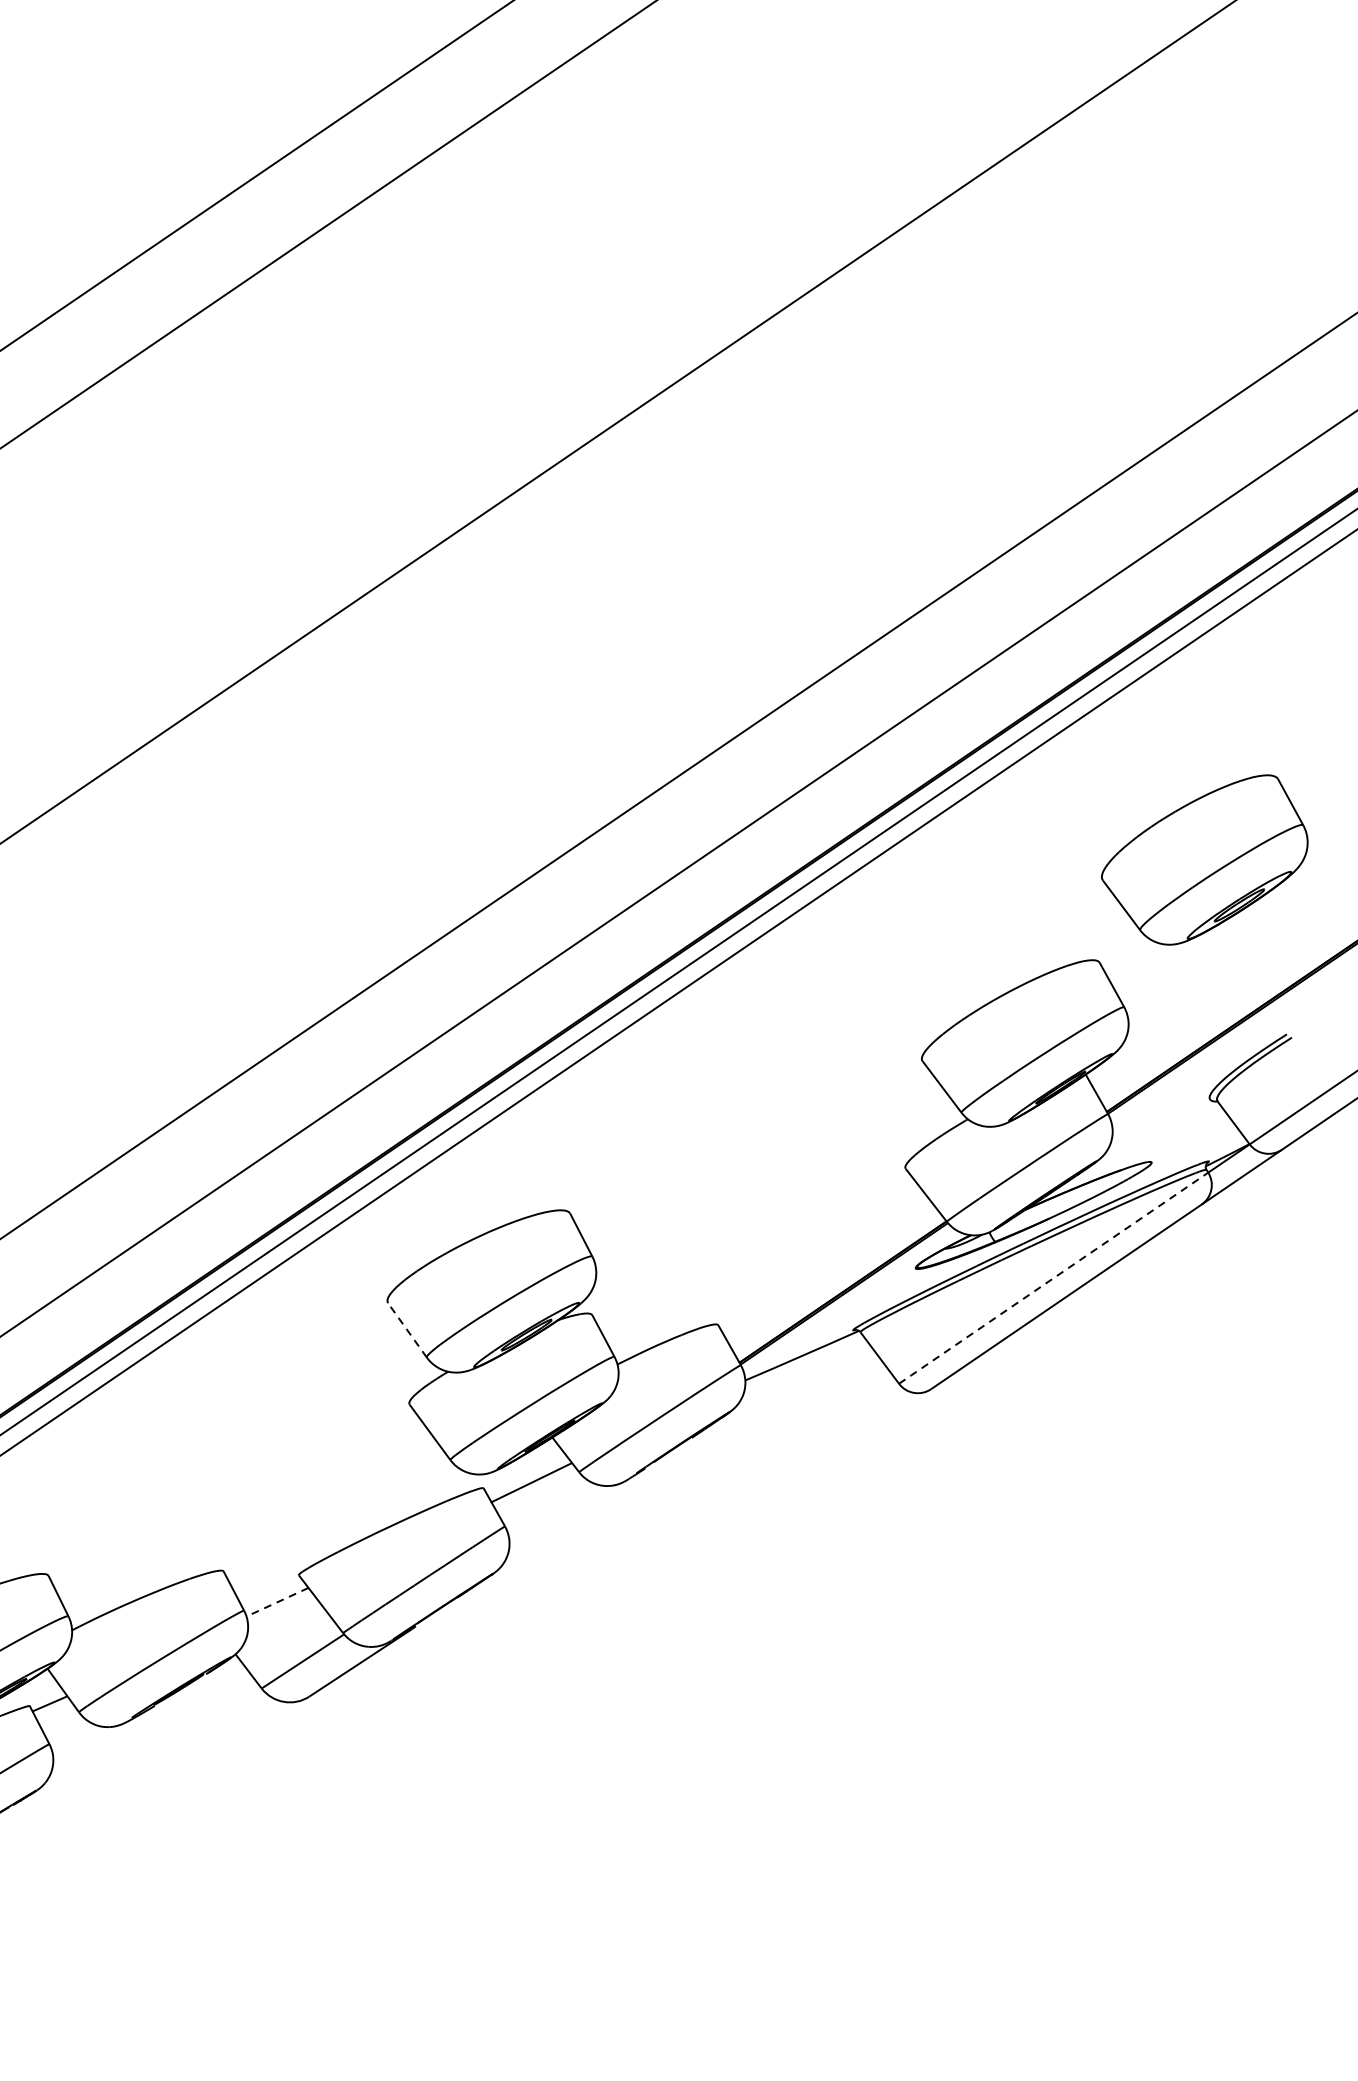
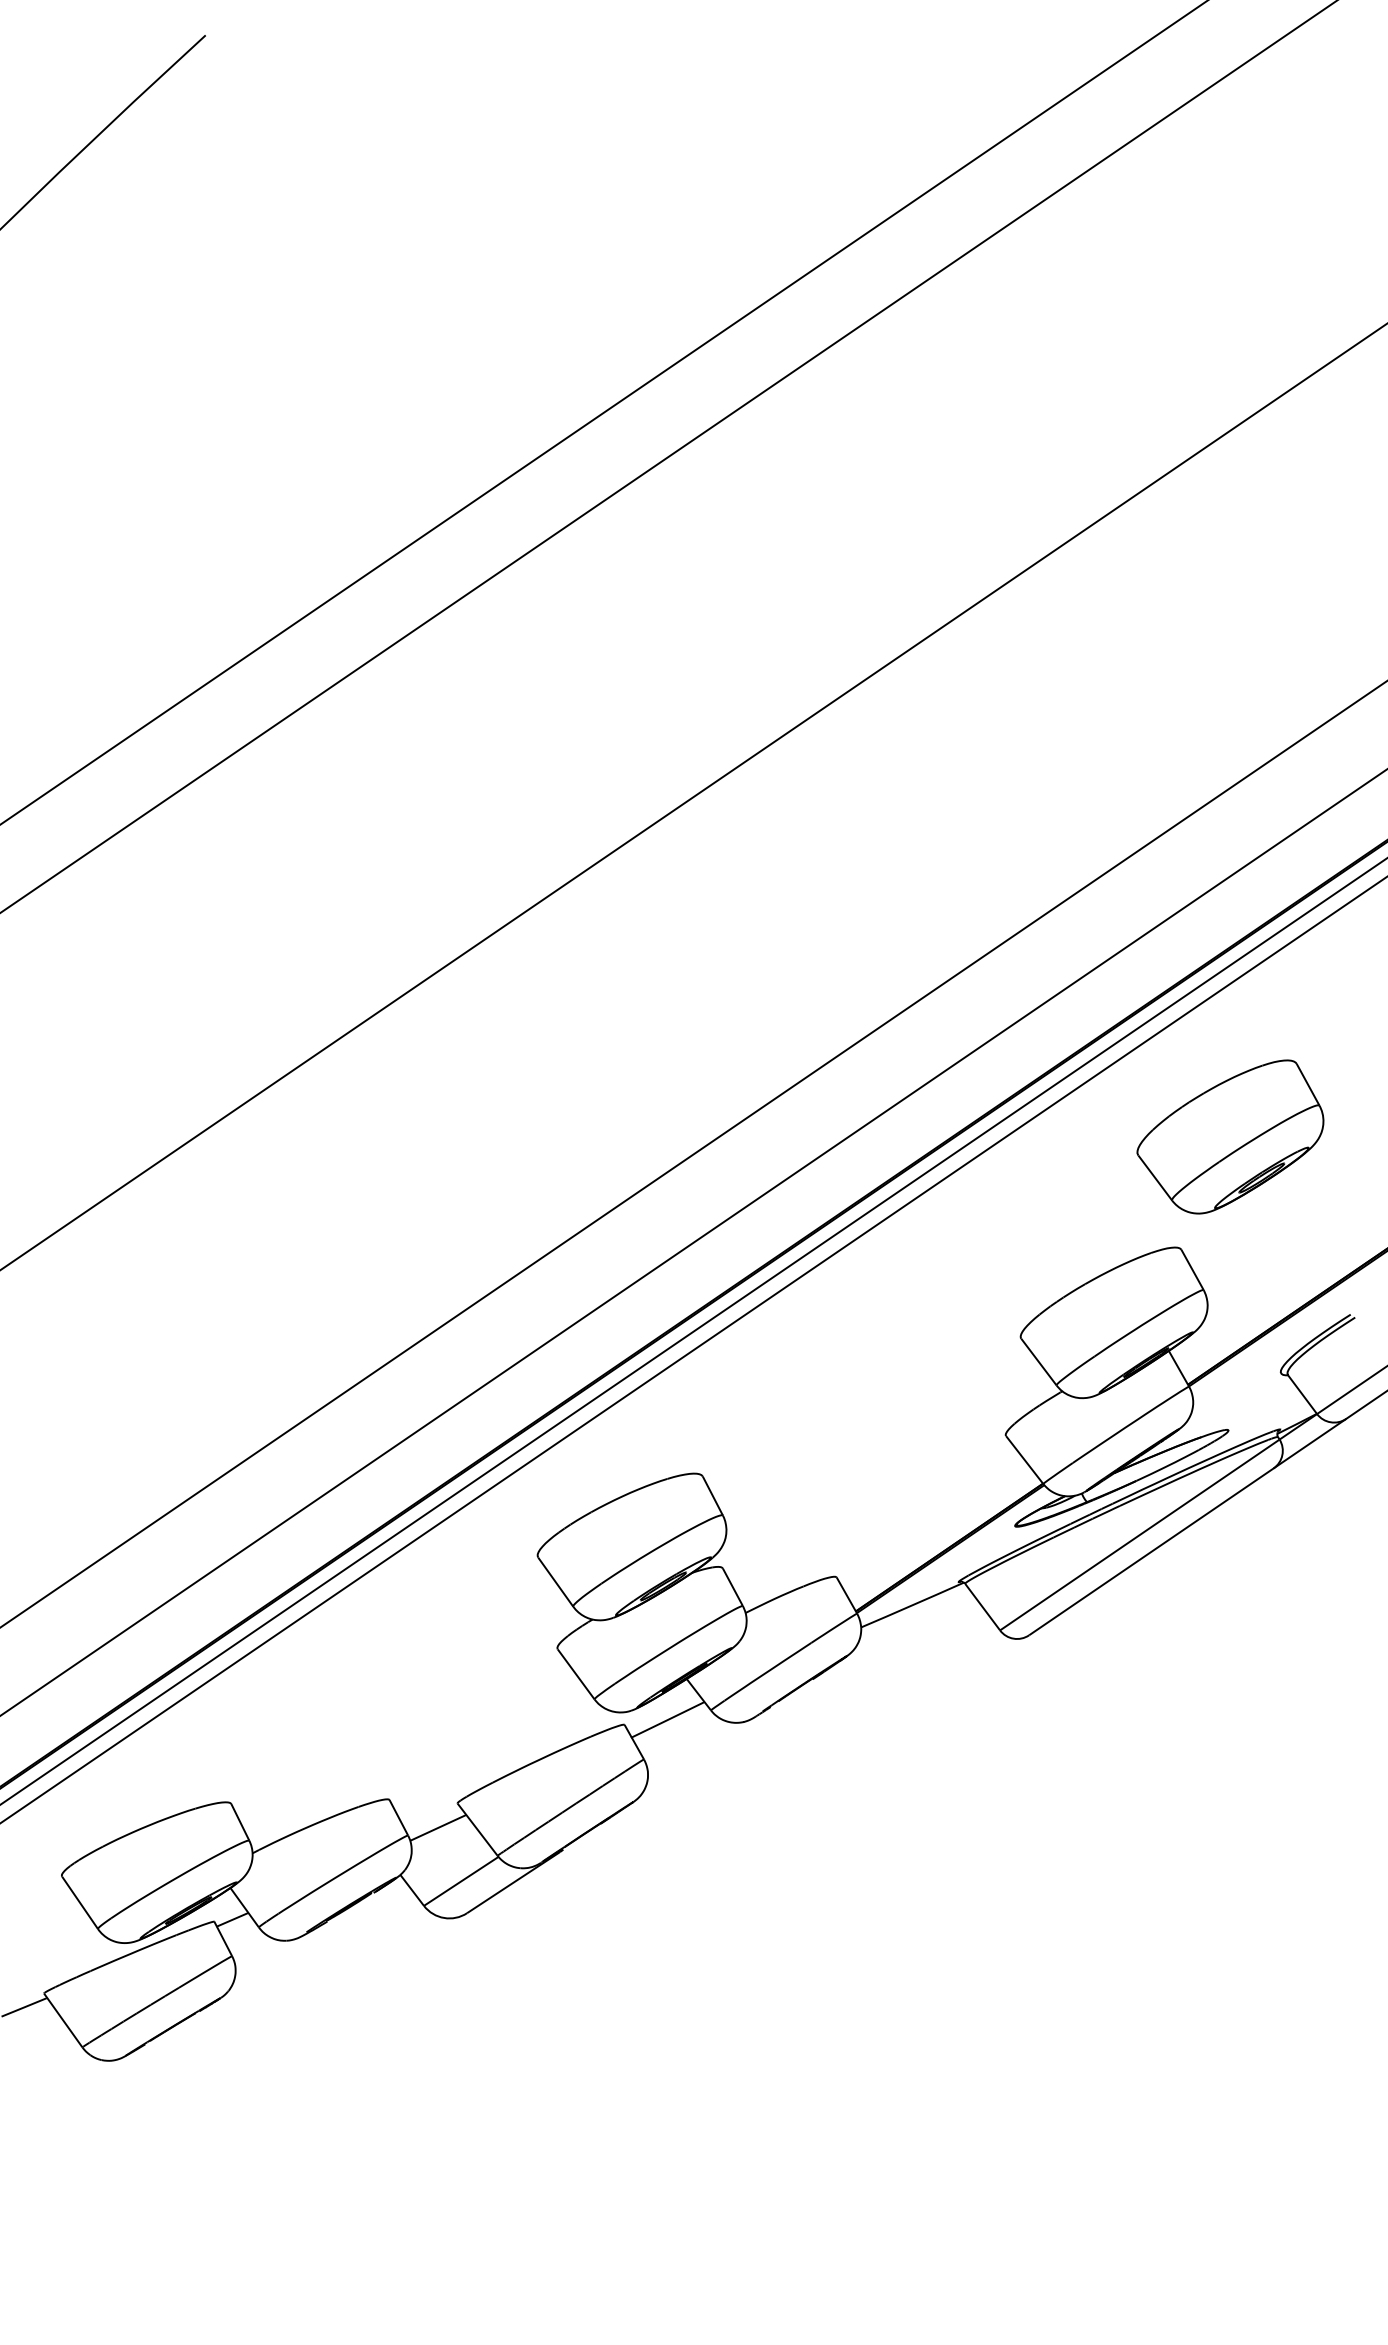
part: (1204, 859) -> (1230, 1136), moved
line: (1054, 1277) -> (1140, 1534), dashed -> solid
line: (407, 1329) -> (555, 1581), dashed -> solid
line: (277, 1601) -> (438, 1827), dashed -> solid

